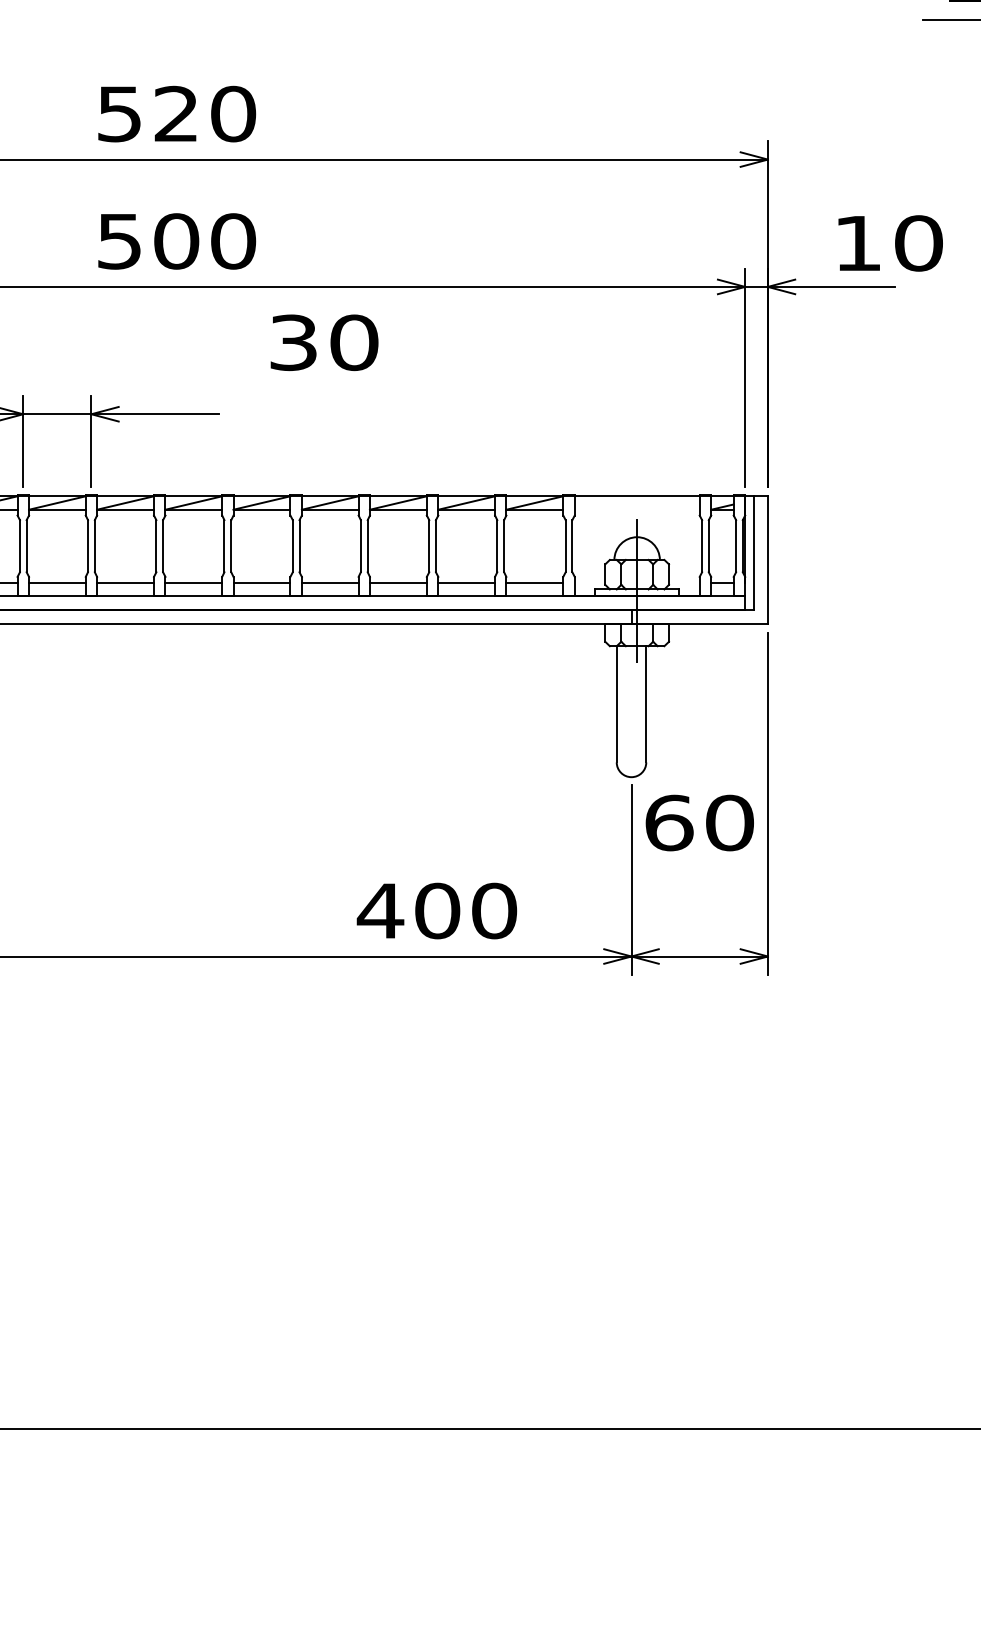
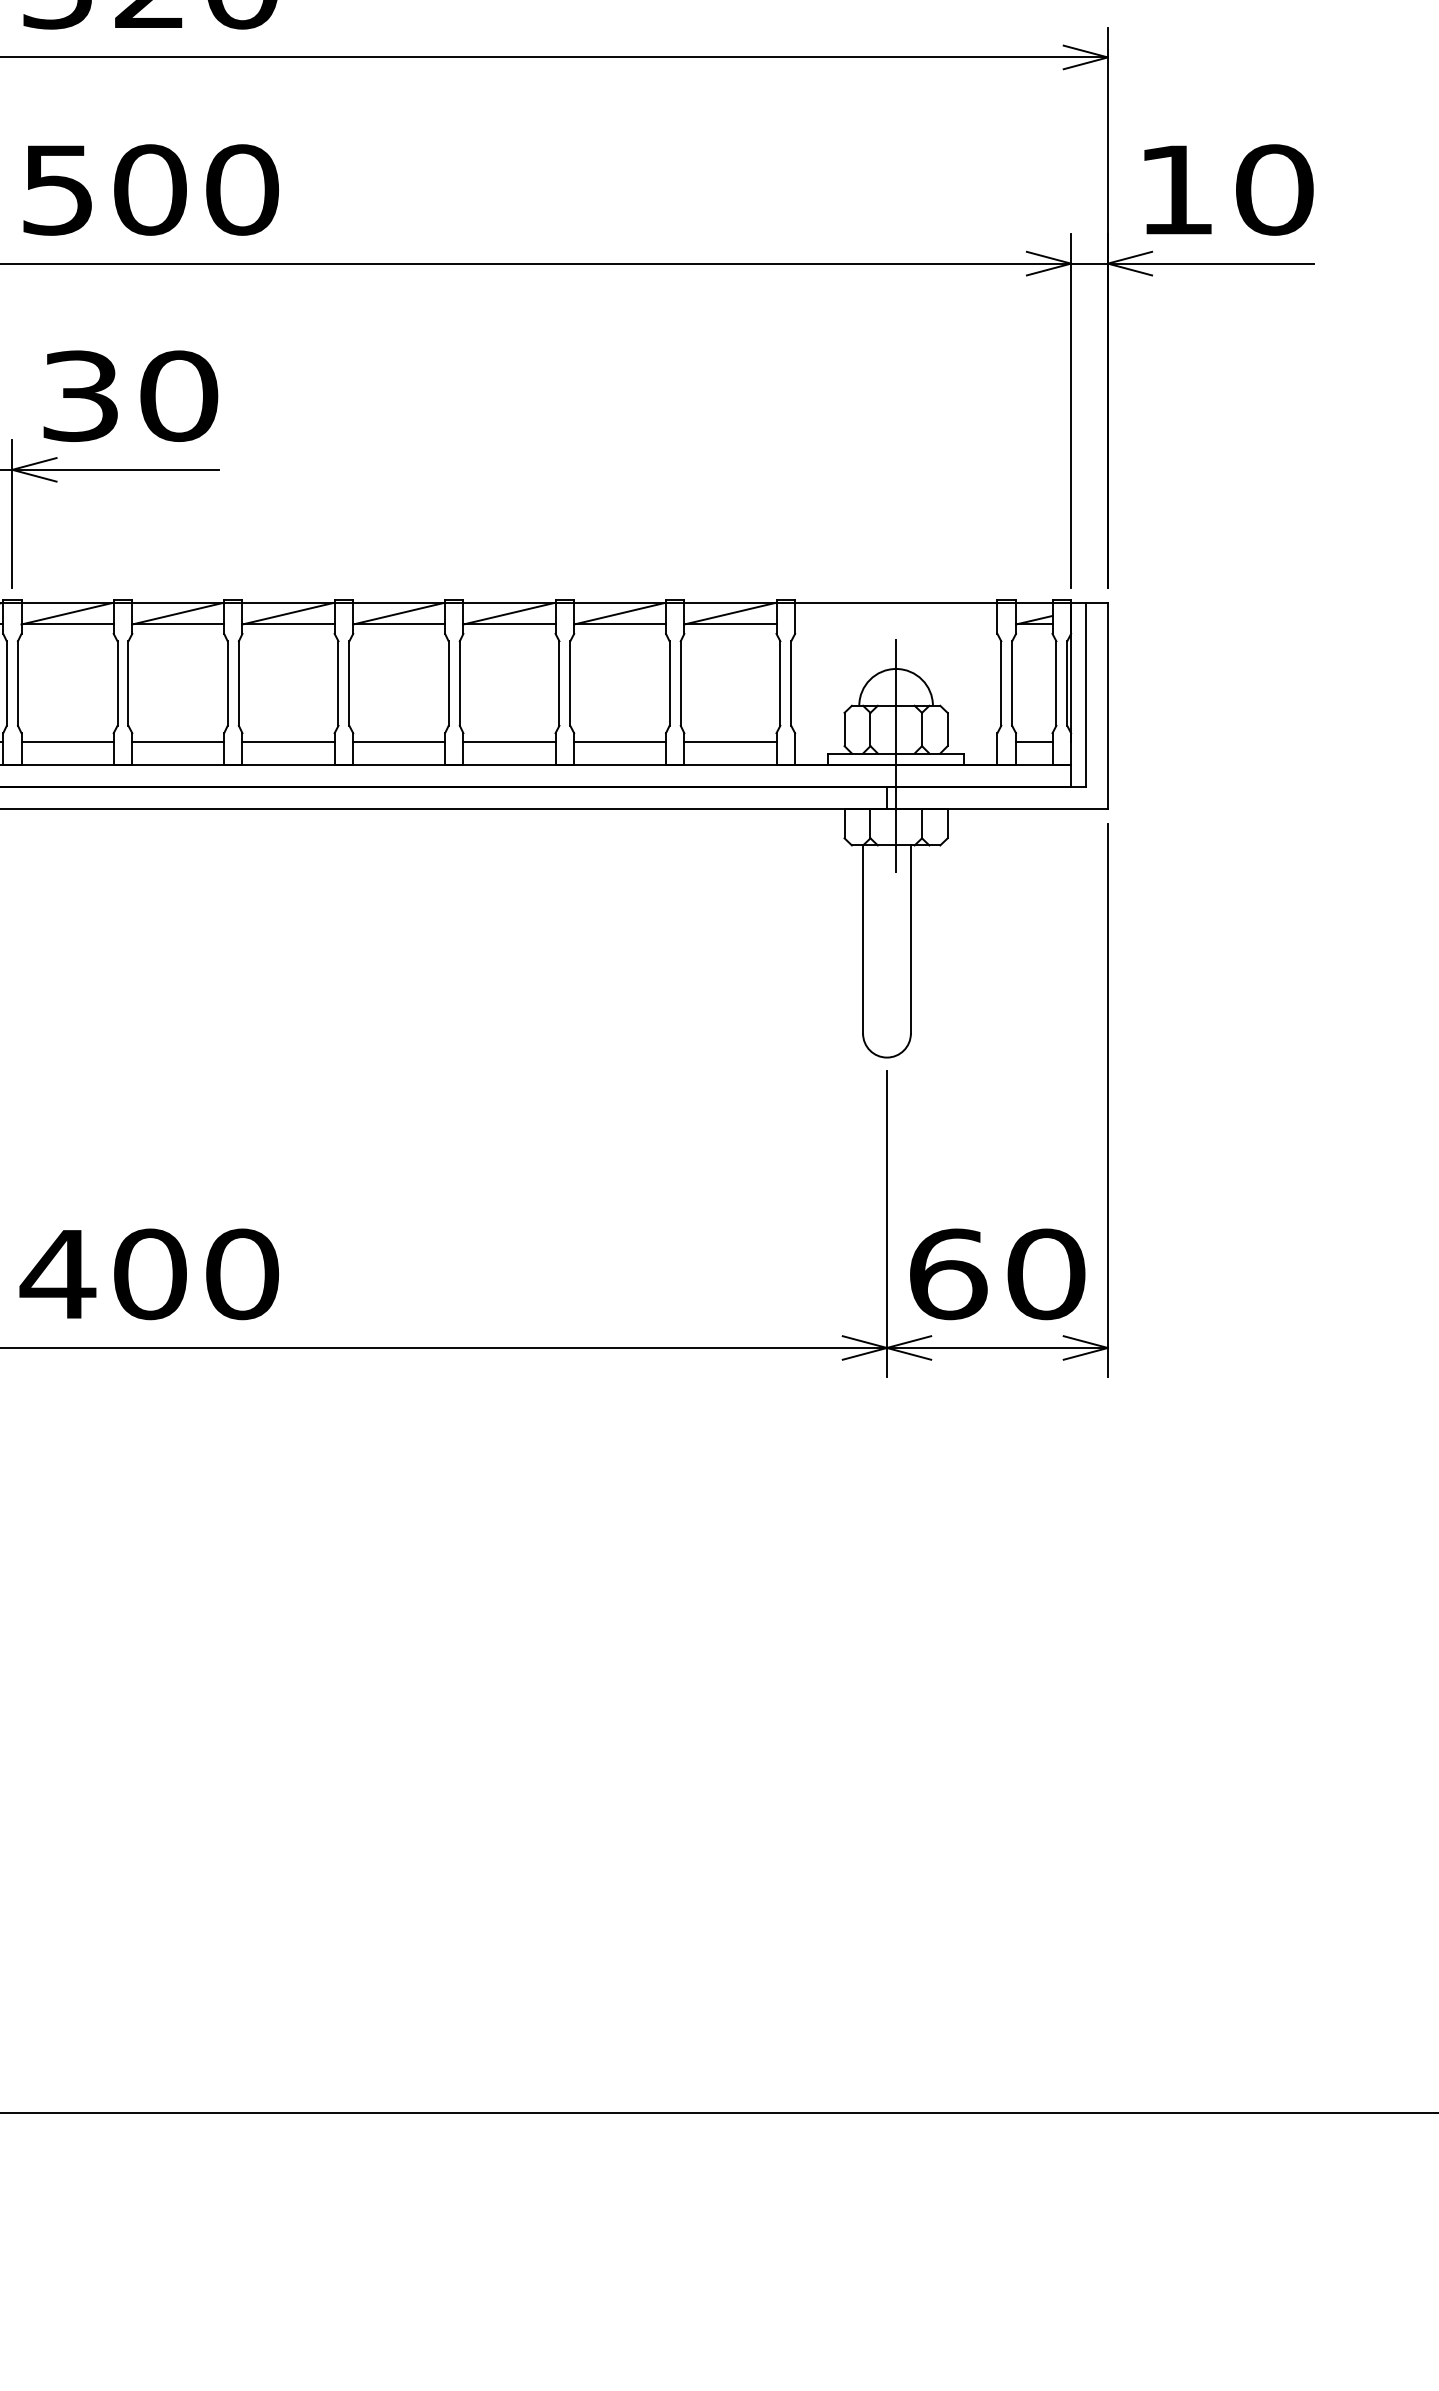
text: (890, 243) -> (1228, 190), moved
text: (324, 342) -> (130, 395), moved
text: (699, 822) -> (997, 1273), moved
text: (436, 910) -> (148, 1273), moved

